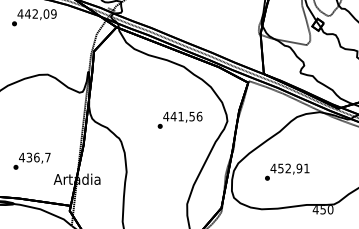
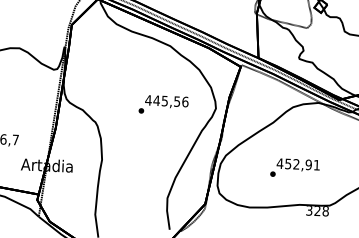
text: (180, 116) -> (164, 100), 441,56 -> 445,56
text: (287, 171) -> (295, 167), moved
text: (322, 209) -> (316, 210), 450 -> 328

